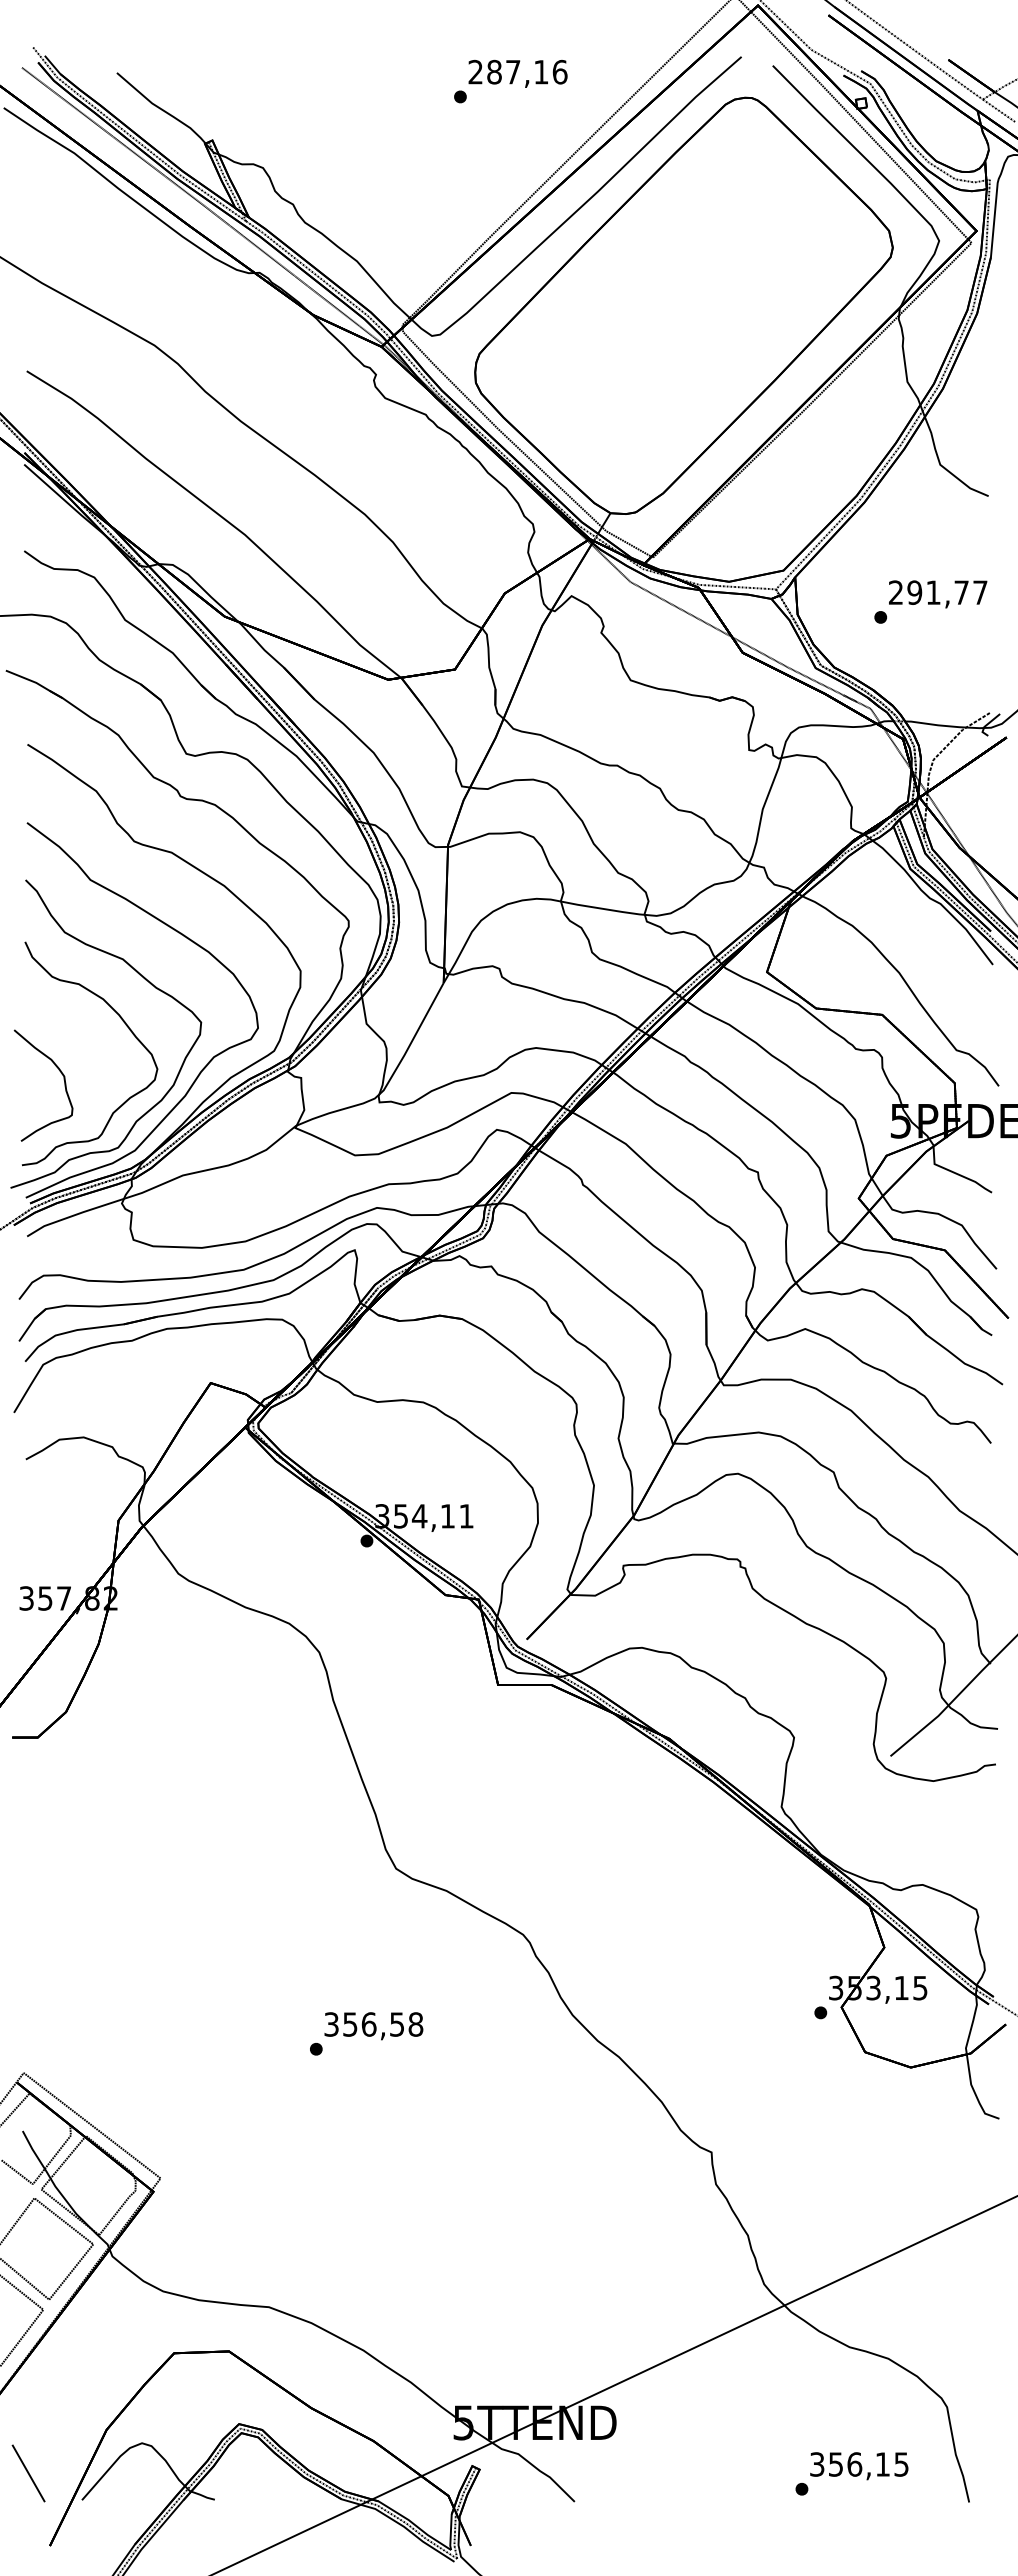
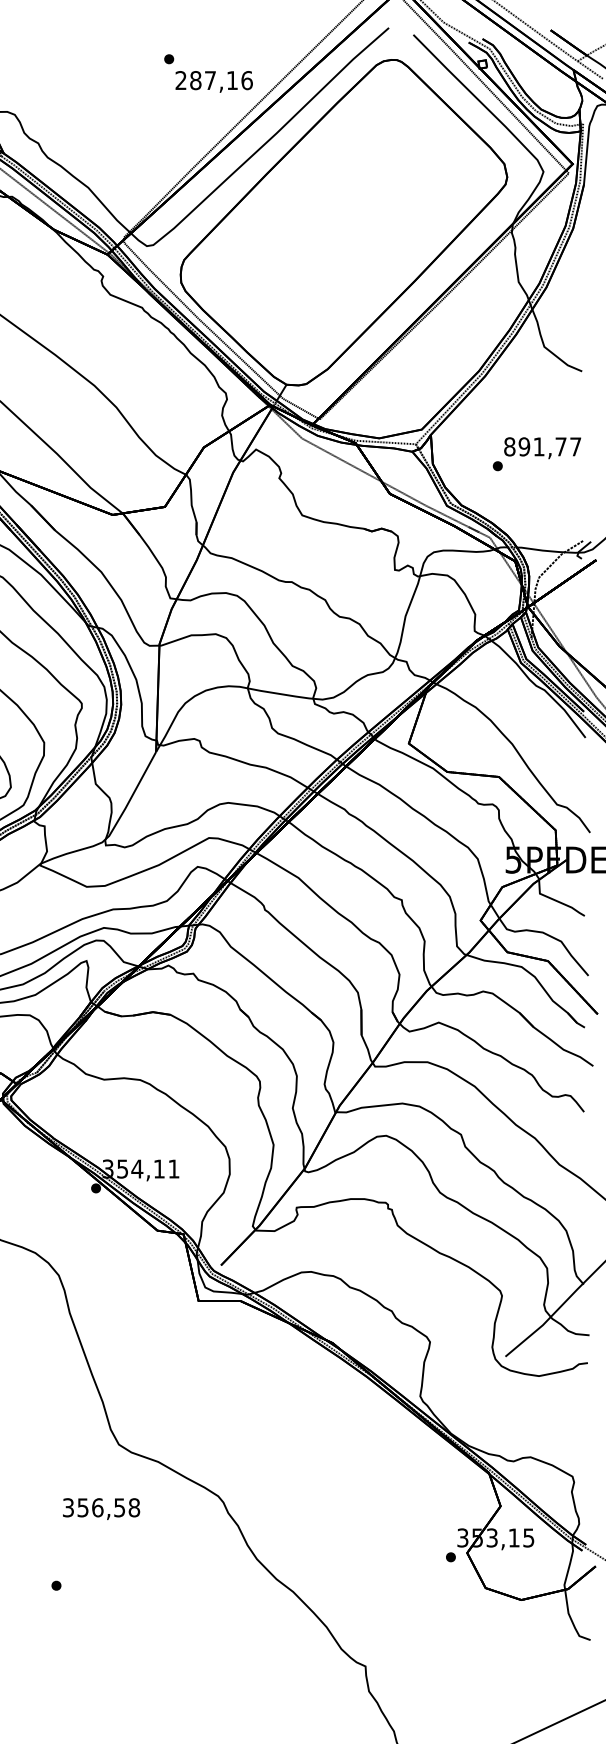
text: (517, 73) -> (213, 81), moved
text: (895, 592) -> (509, 446), 291,77 -> 891,77
text: (373, 2026) -> (101, 1509), moved

